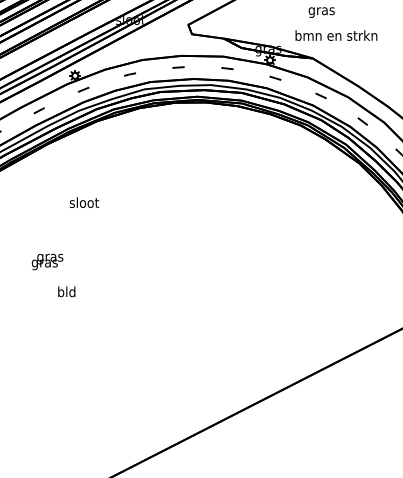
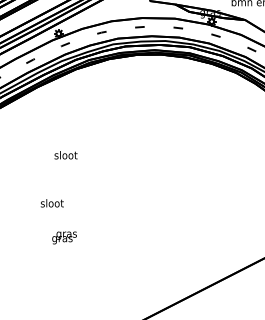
text: (84, 202) -> (66, 155), moved
text: (47, 261) -> (64, 237), moved
text: (66, 291) -> (51, 203), bld -> sloot

